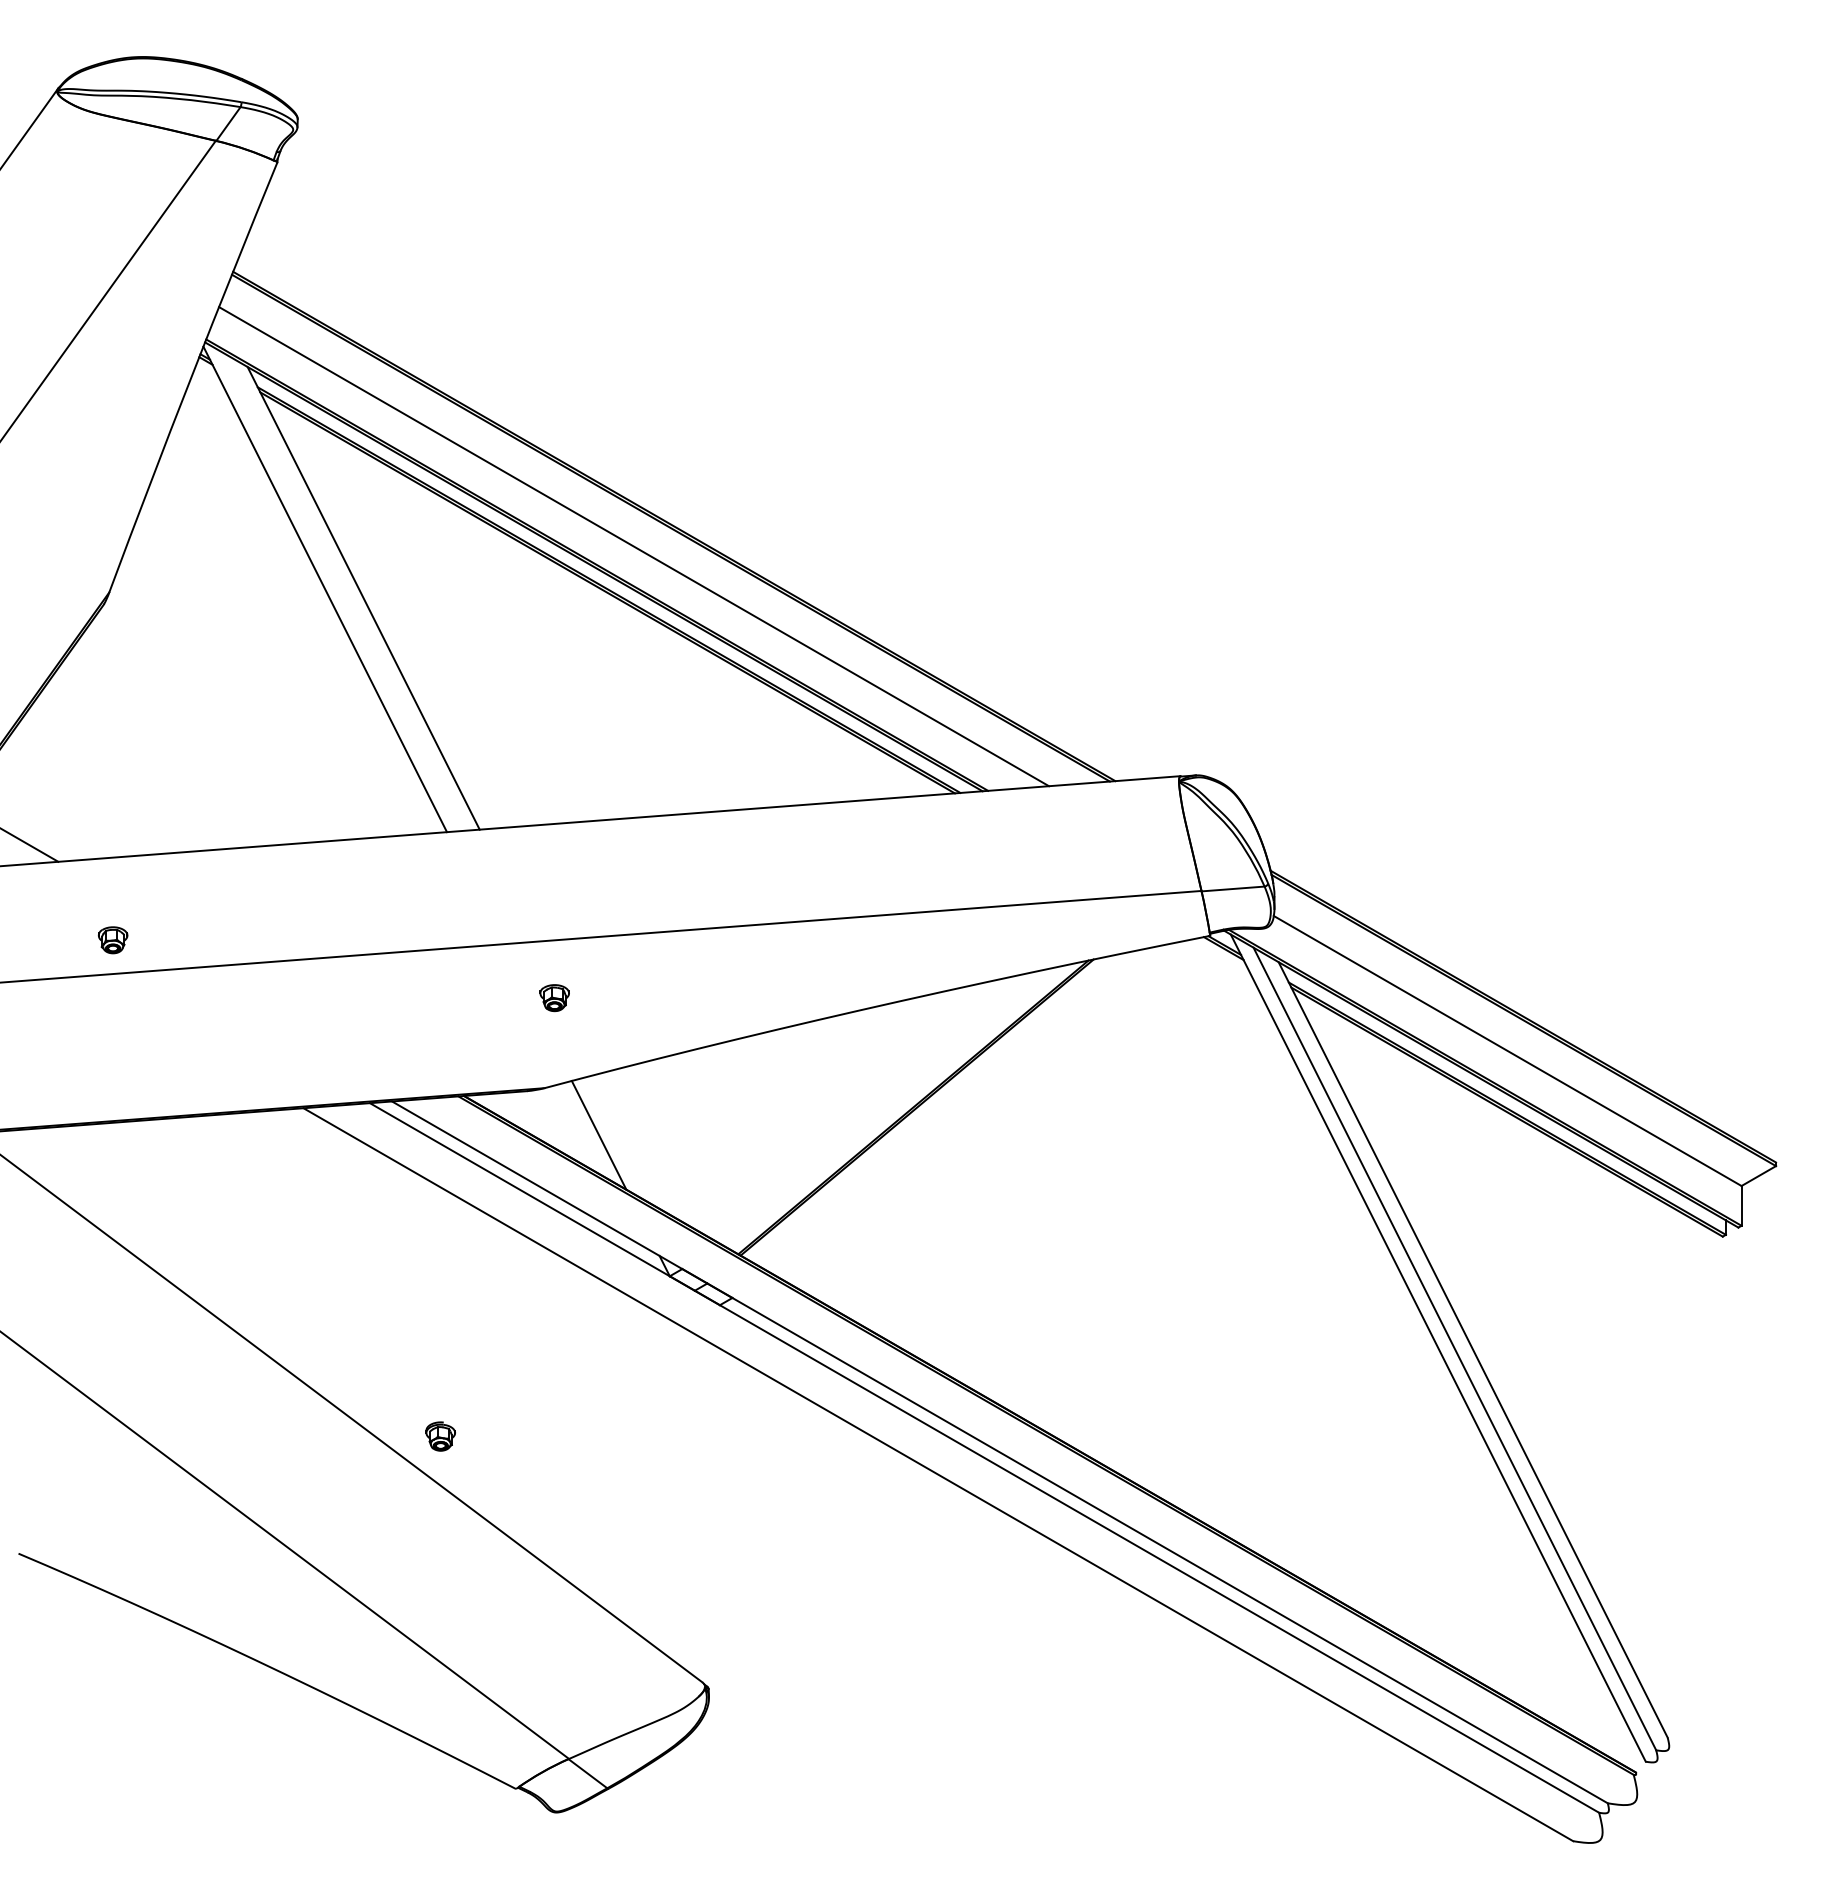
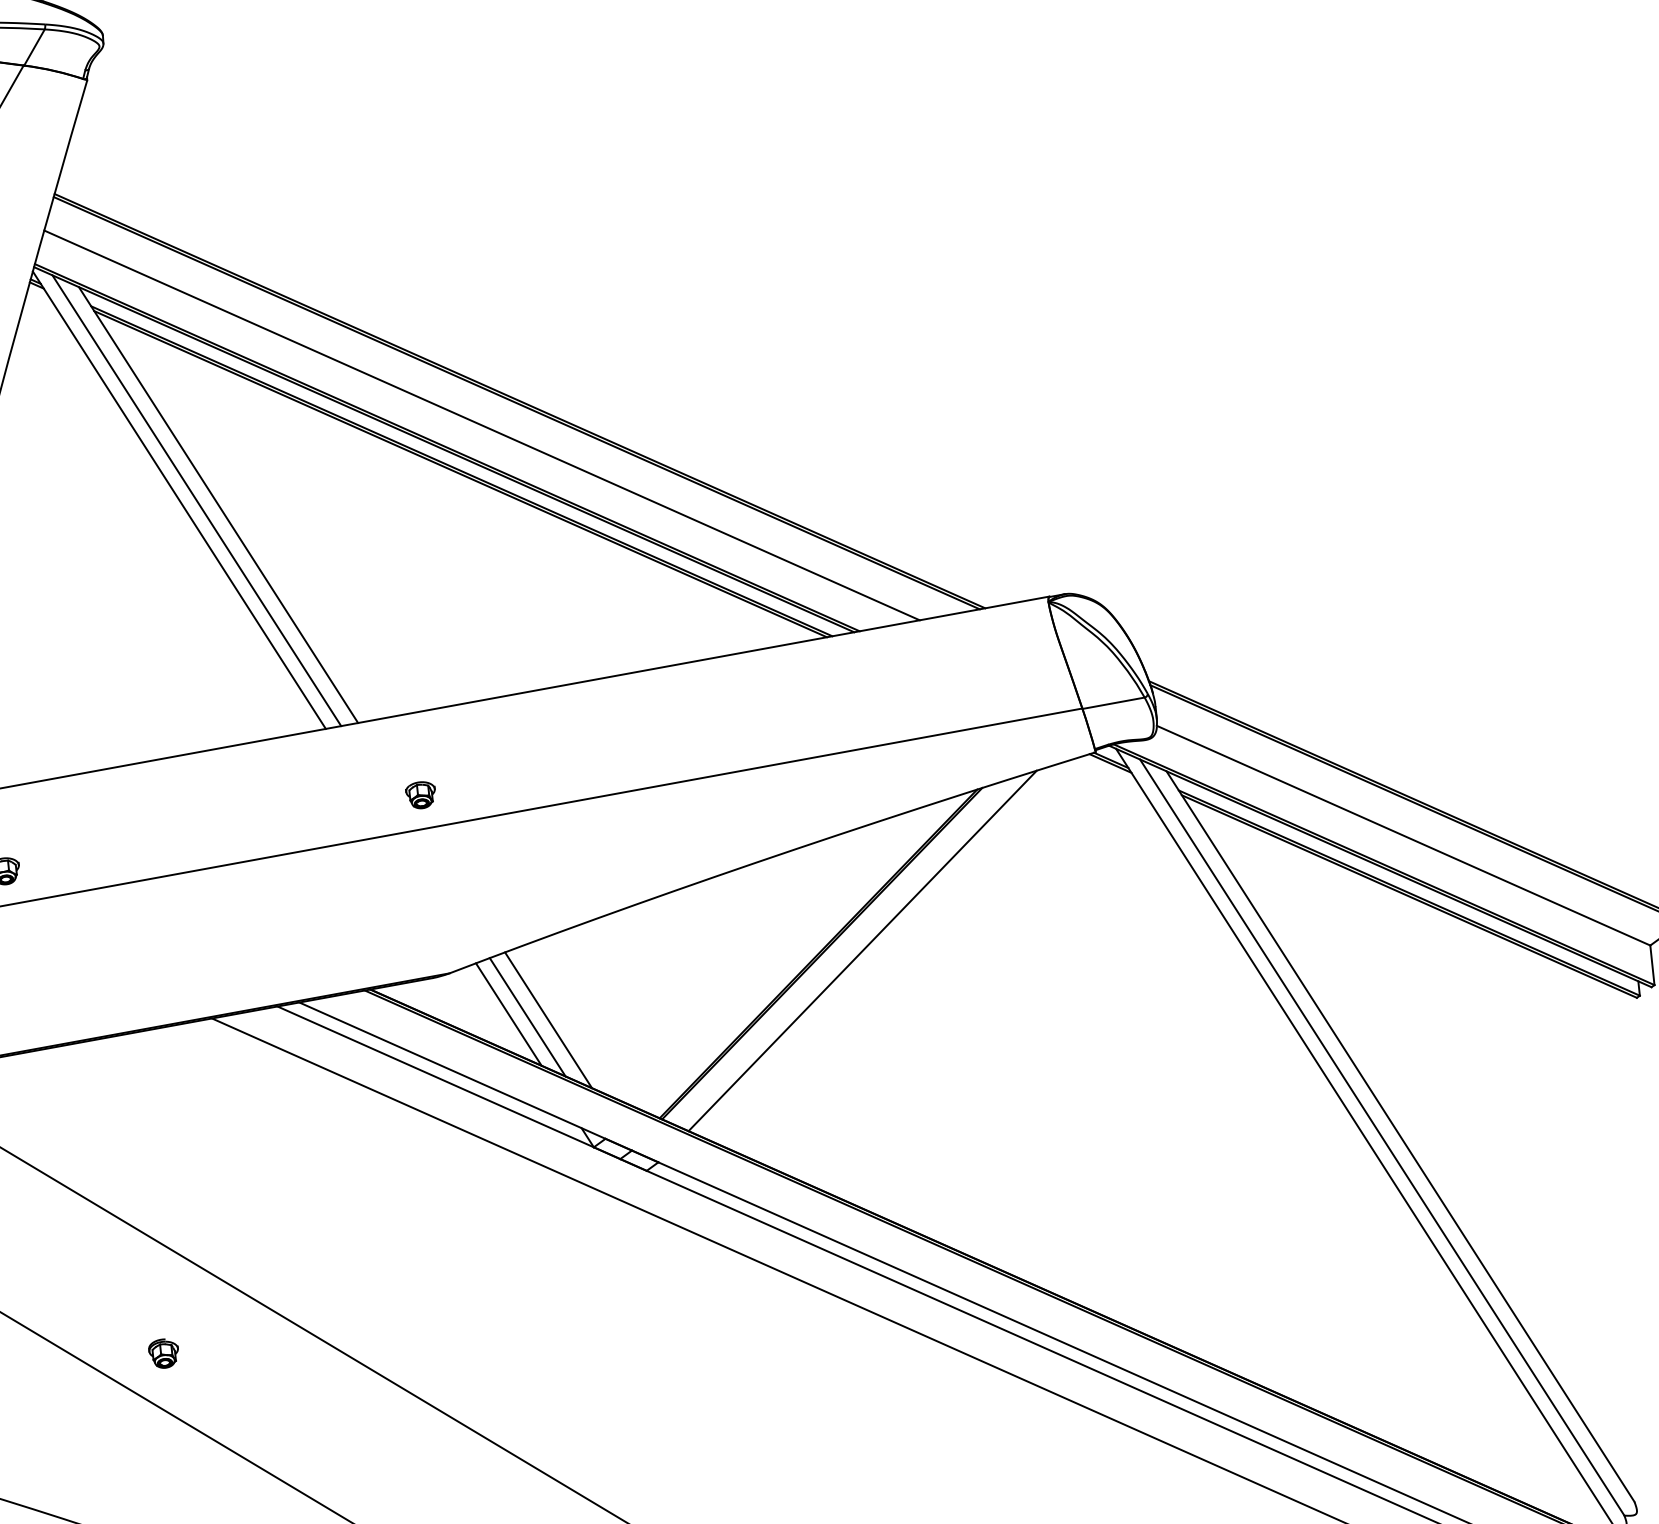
line: (342, 591) -> (196, 500), added
part: (554, 998) -> (420, 795), moved
line: (957, 1108) -> (862, 950), added
line: (617, 1139) -> (527, 1016), added
line: (637, 1145) -> (548, 1020), added
part: (440, 1436) -> (163, 1353), moved

